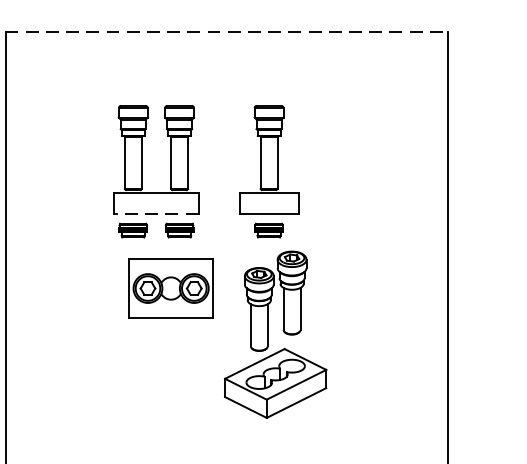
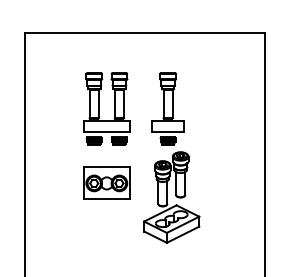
line: (227, 31) -> (145, 32), dashed -> solid
line: (155, 215) -> (106, 132), dashed -> solid
part: (170, 286) -> (106, 182), moved

